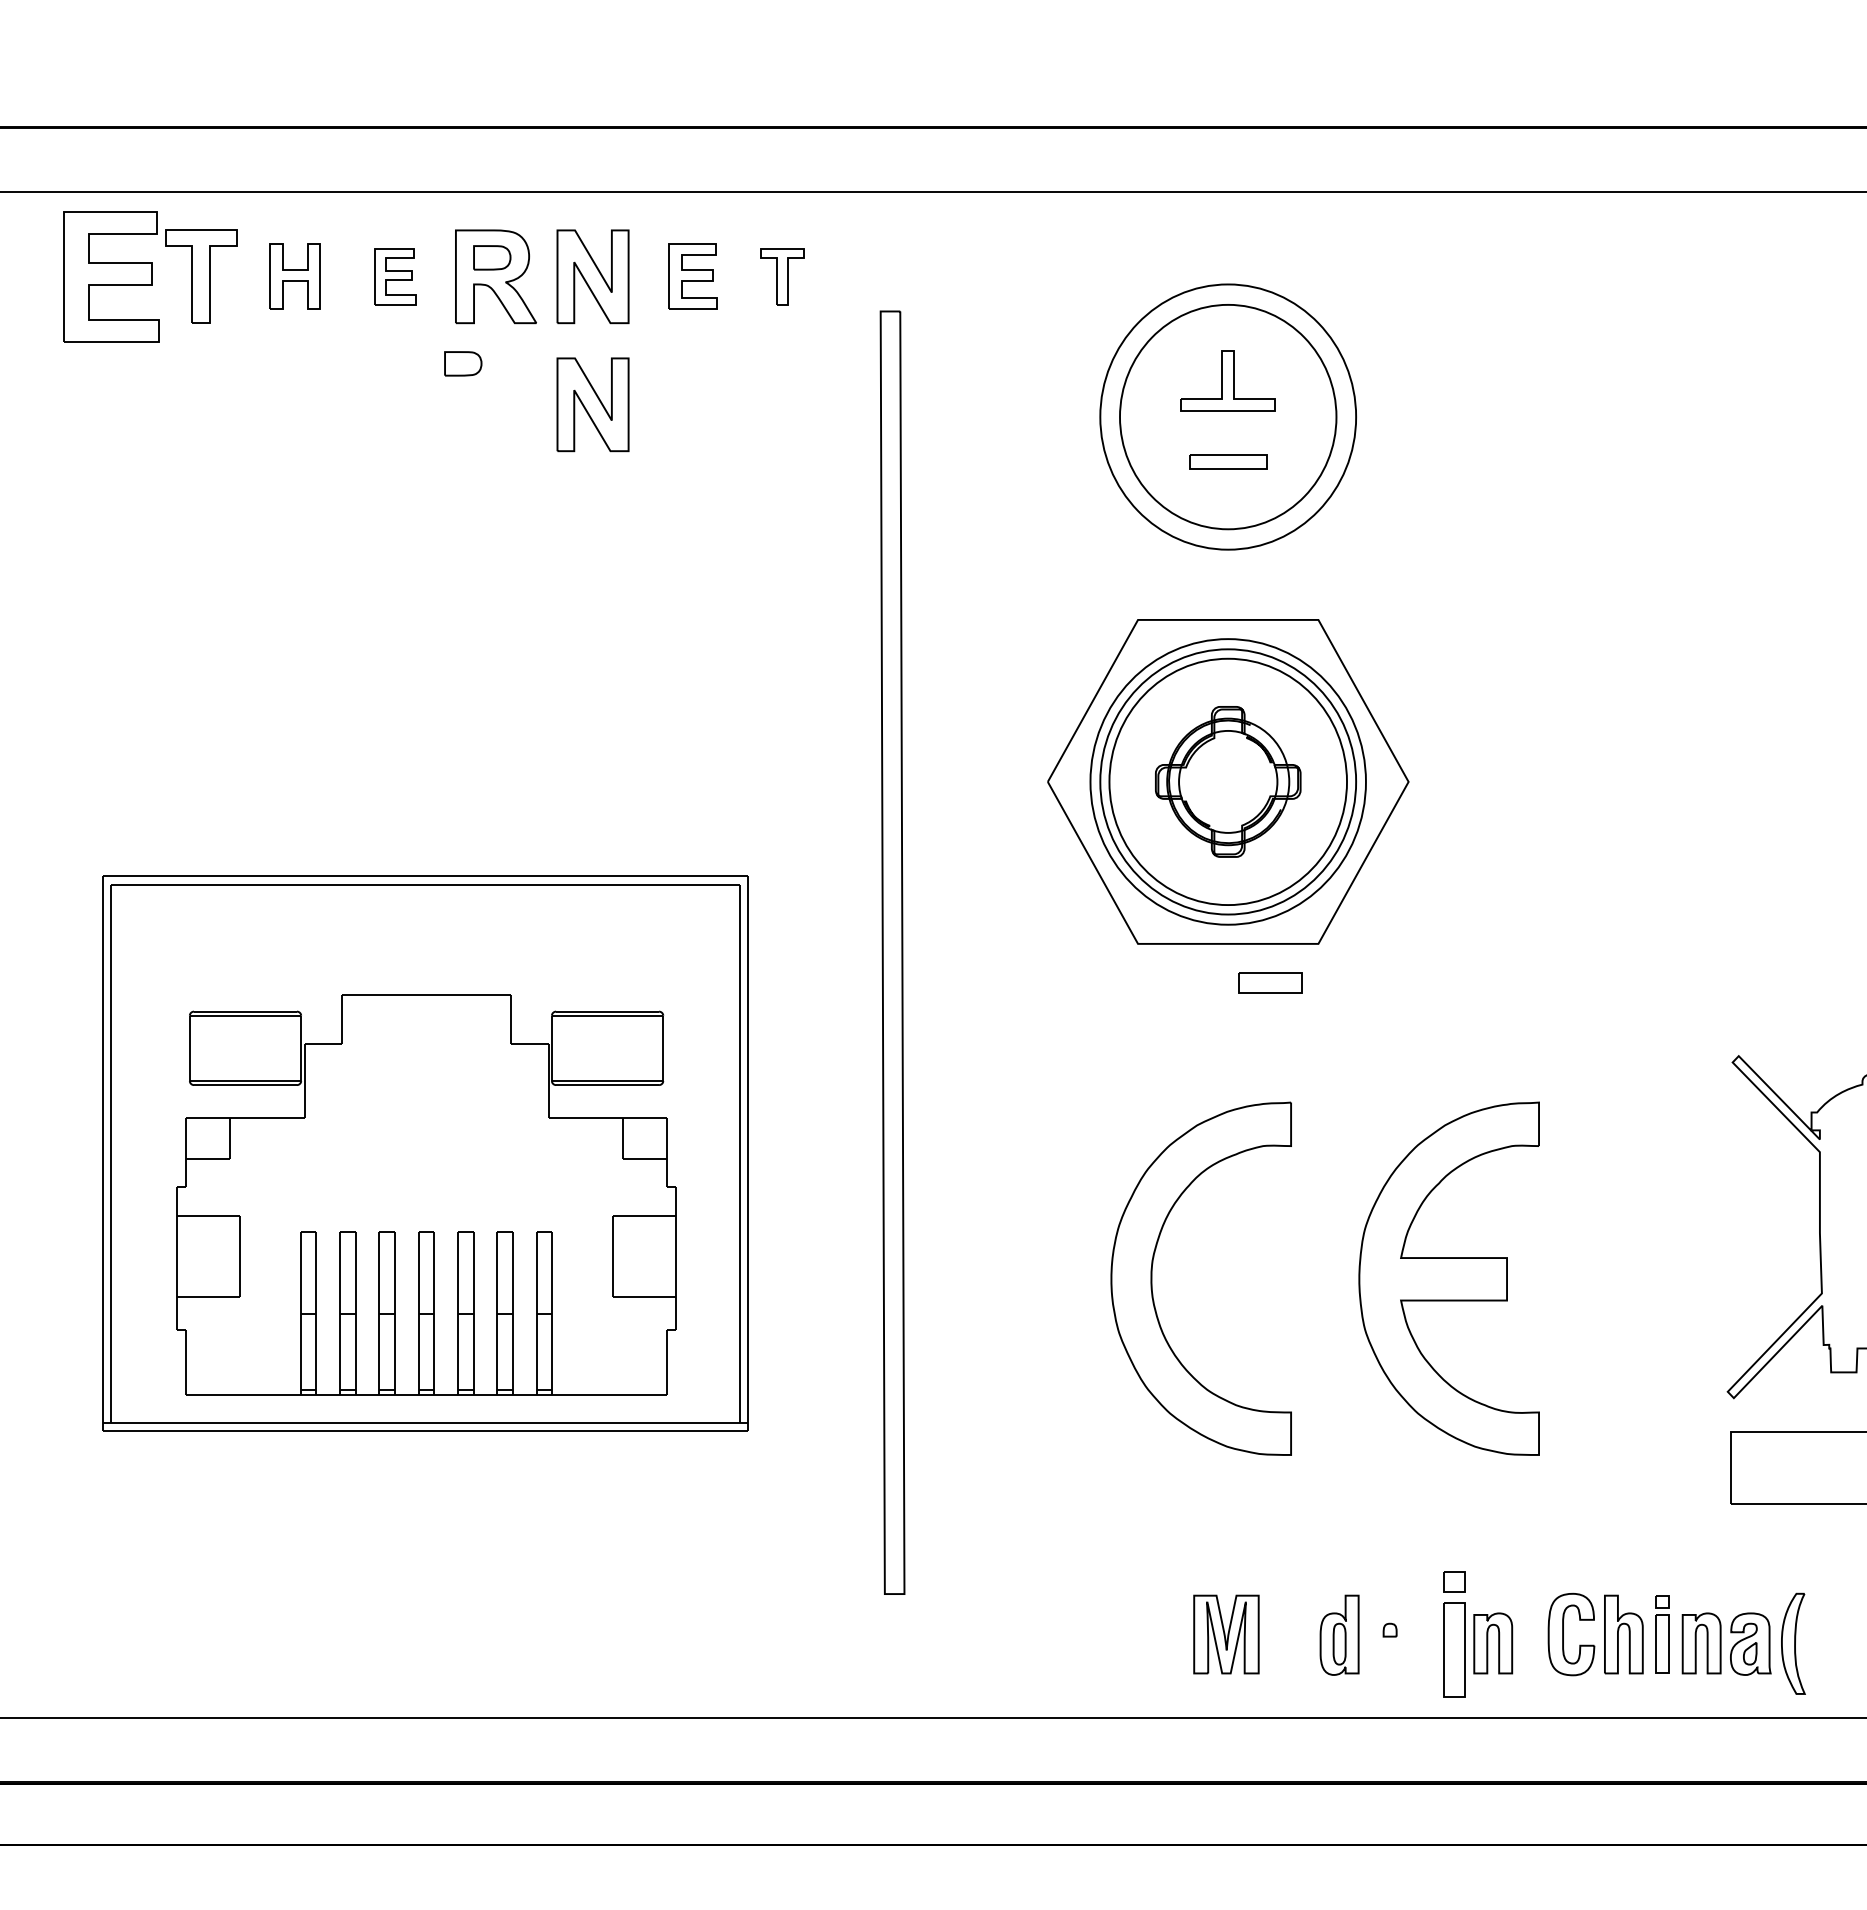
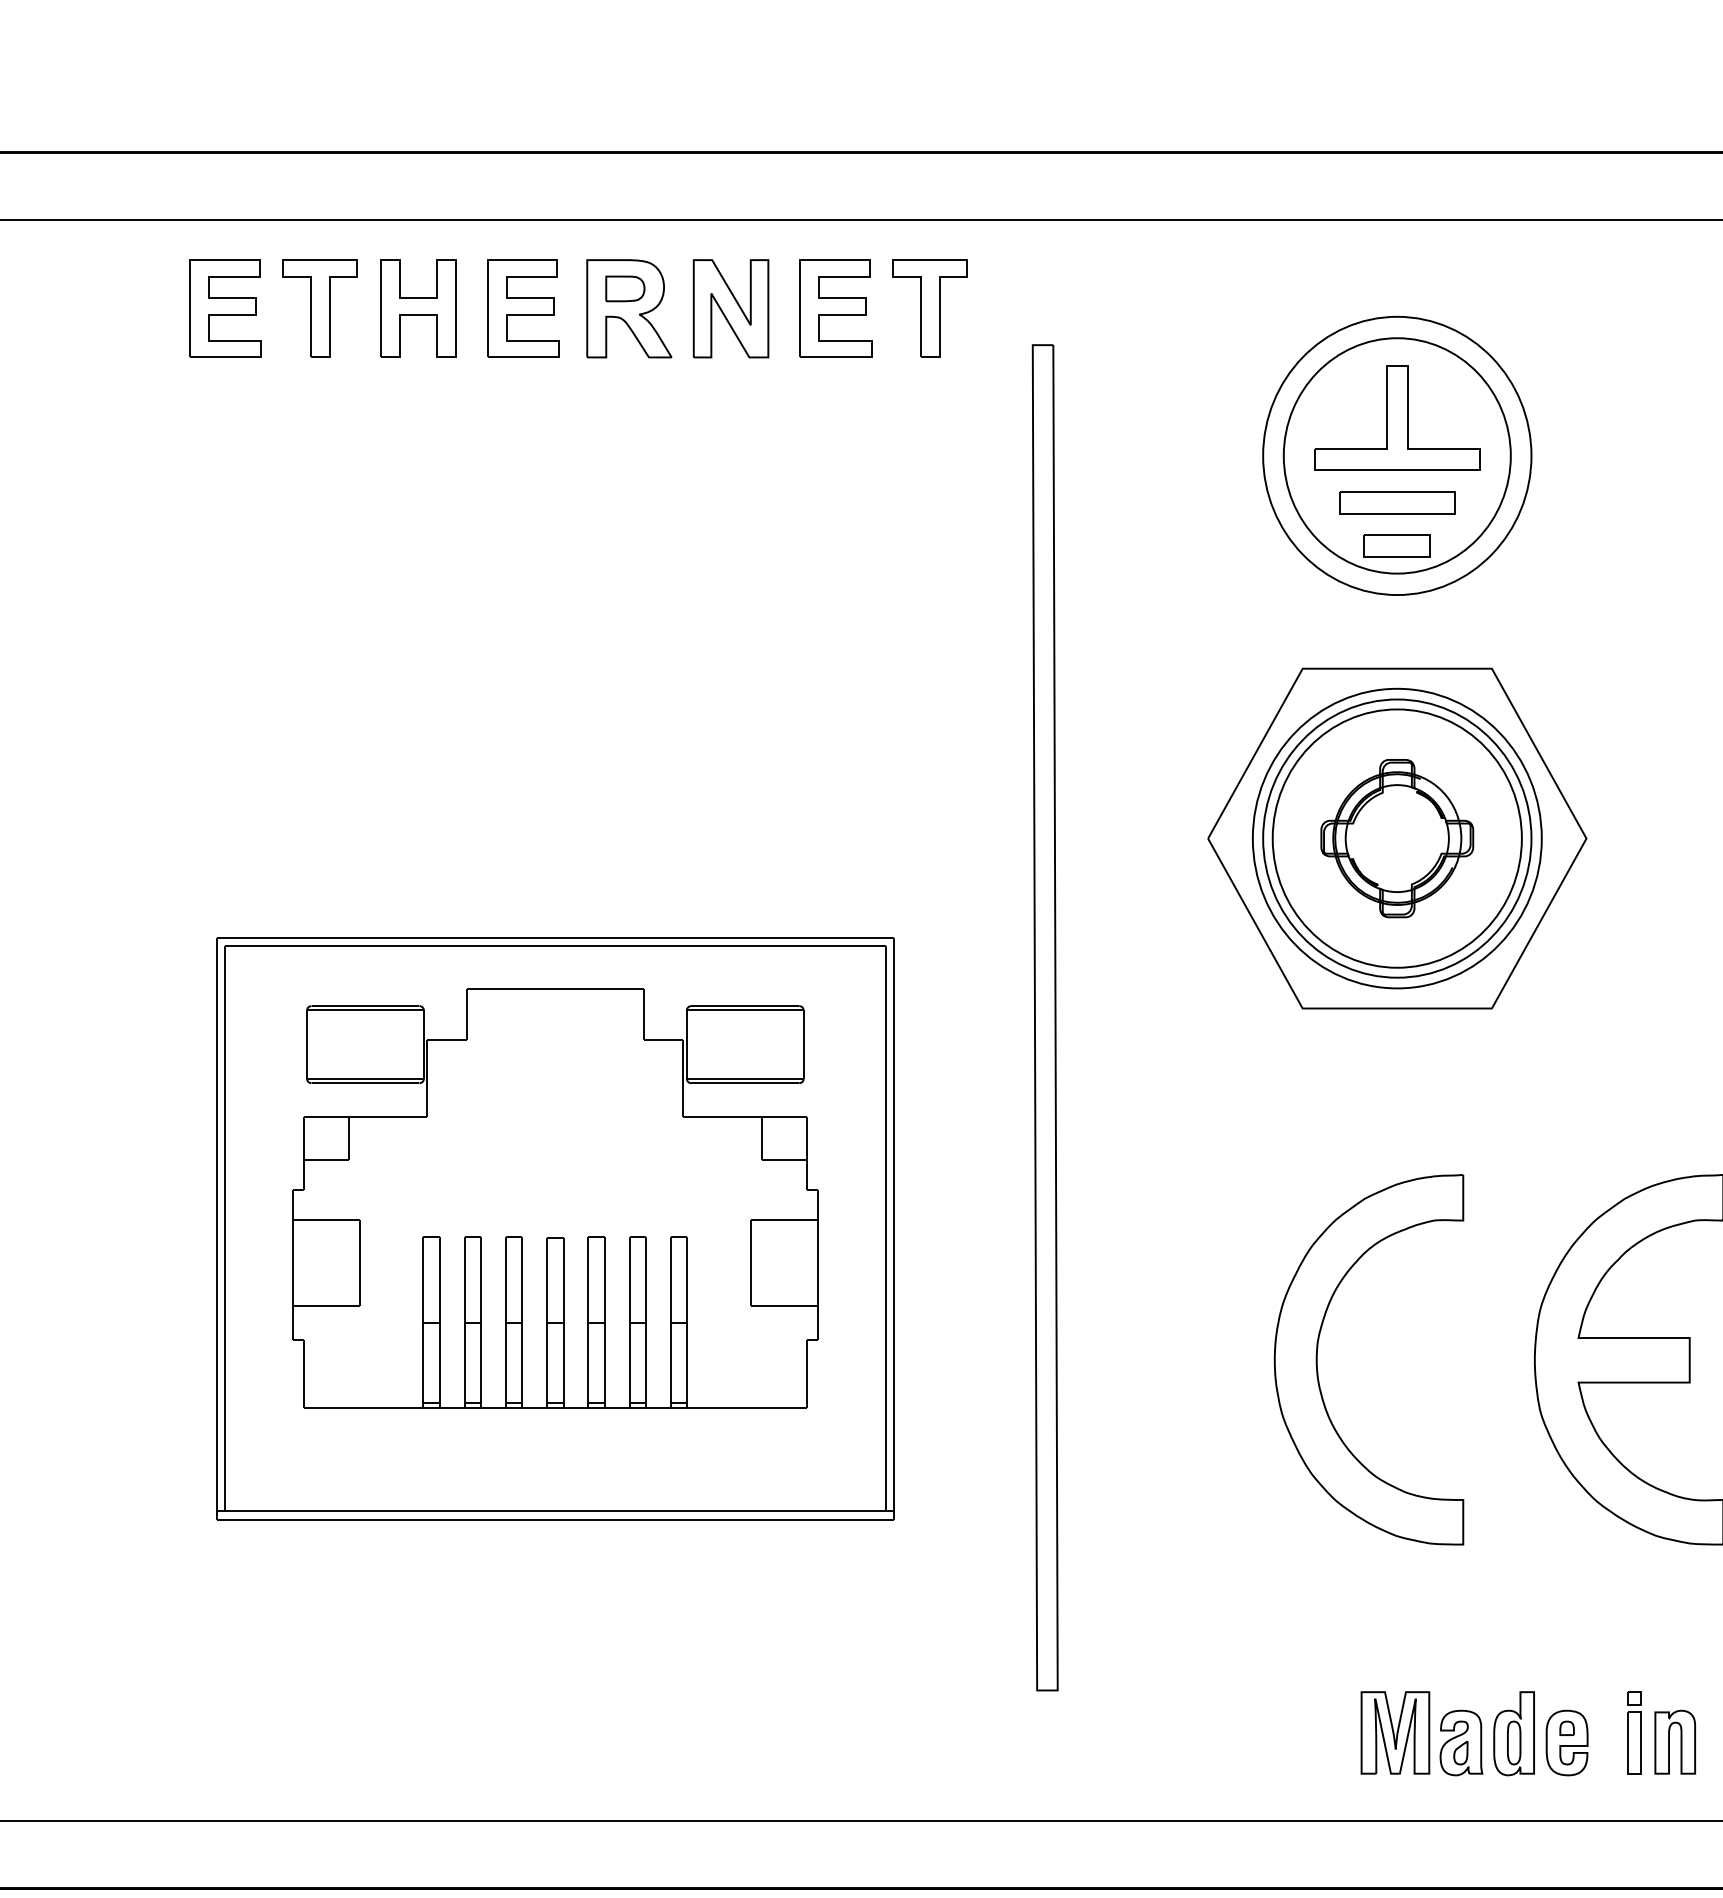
part: (110, 276) -> (224, 308), size x0.71
part: (295, 276) -> (418, 308), size x1.43
part: (394, 276) -> (522, 308), size x1.67
part: (692, 276) -> (835, 308), size x1.43
part: (782, 276) -> (929, 308), size x1.67
part: (463, 363) -> (595, 399), removed
part: (1228, 380) -> (1397, 417), size x1.67
part: (592, 404) -> (730, 442), removed
part: (1227, 461) -> (1396, 502), size x1.43
part: (1270, 982) -> (1397, 545), moved
part: (426, 1194) -> (555, 1197), moved
part: (1454, 1634) -> (1634, 1732), size x0.62
part: (1289, 1643) -> (1461, 1742), added
part: (1389, 1643) -> (1566, 1742), added

